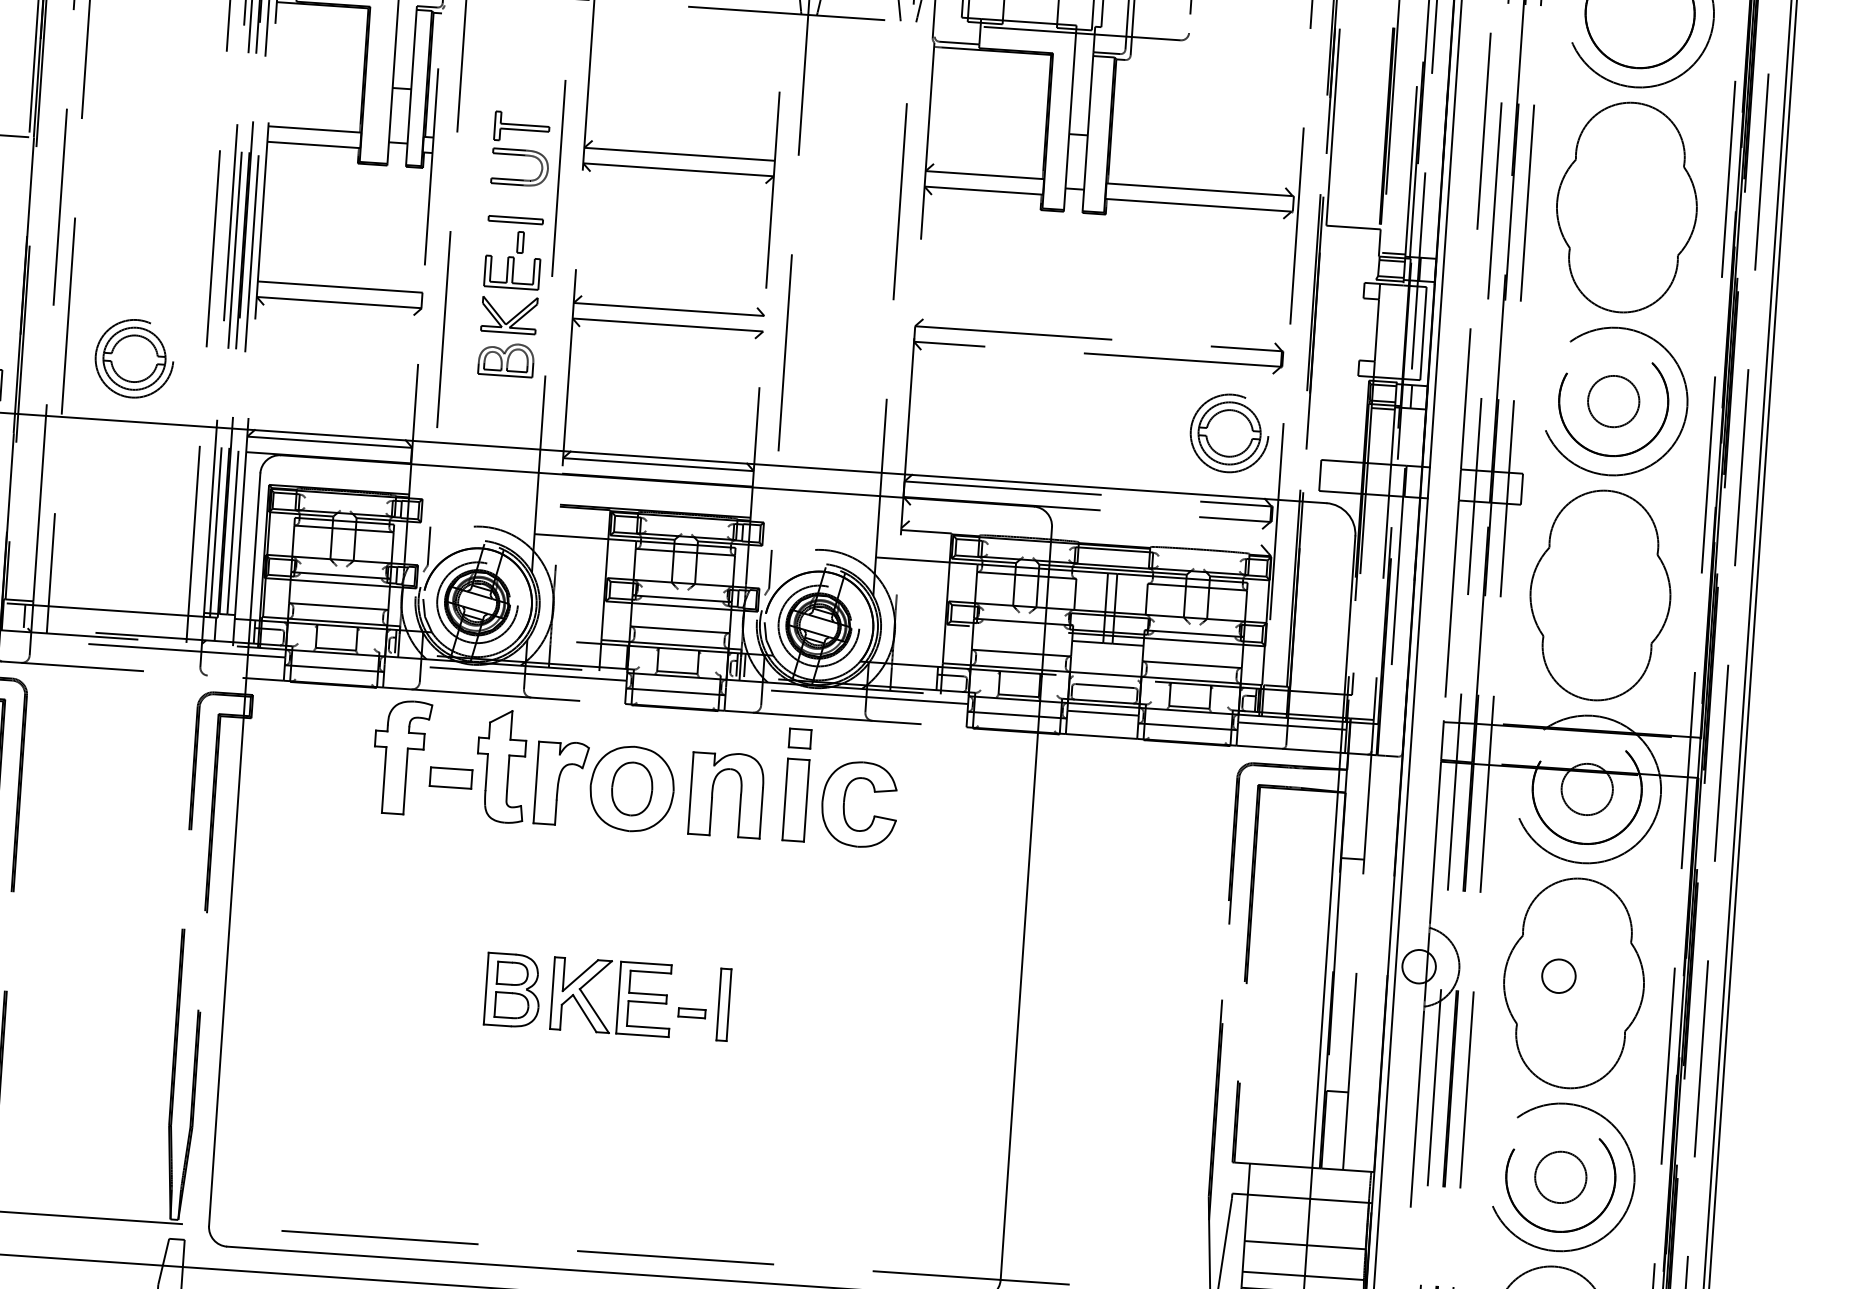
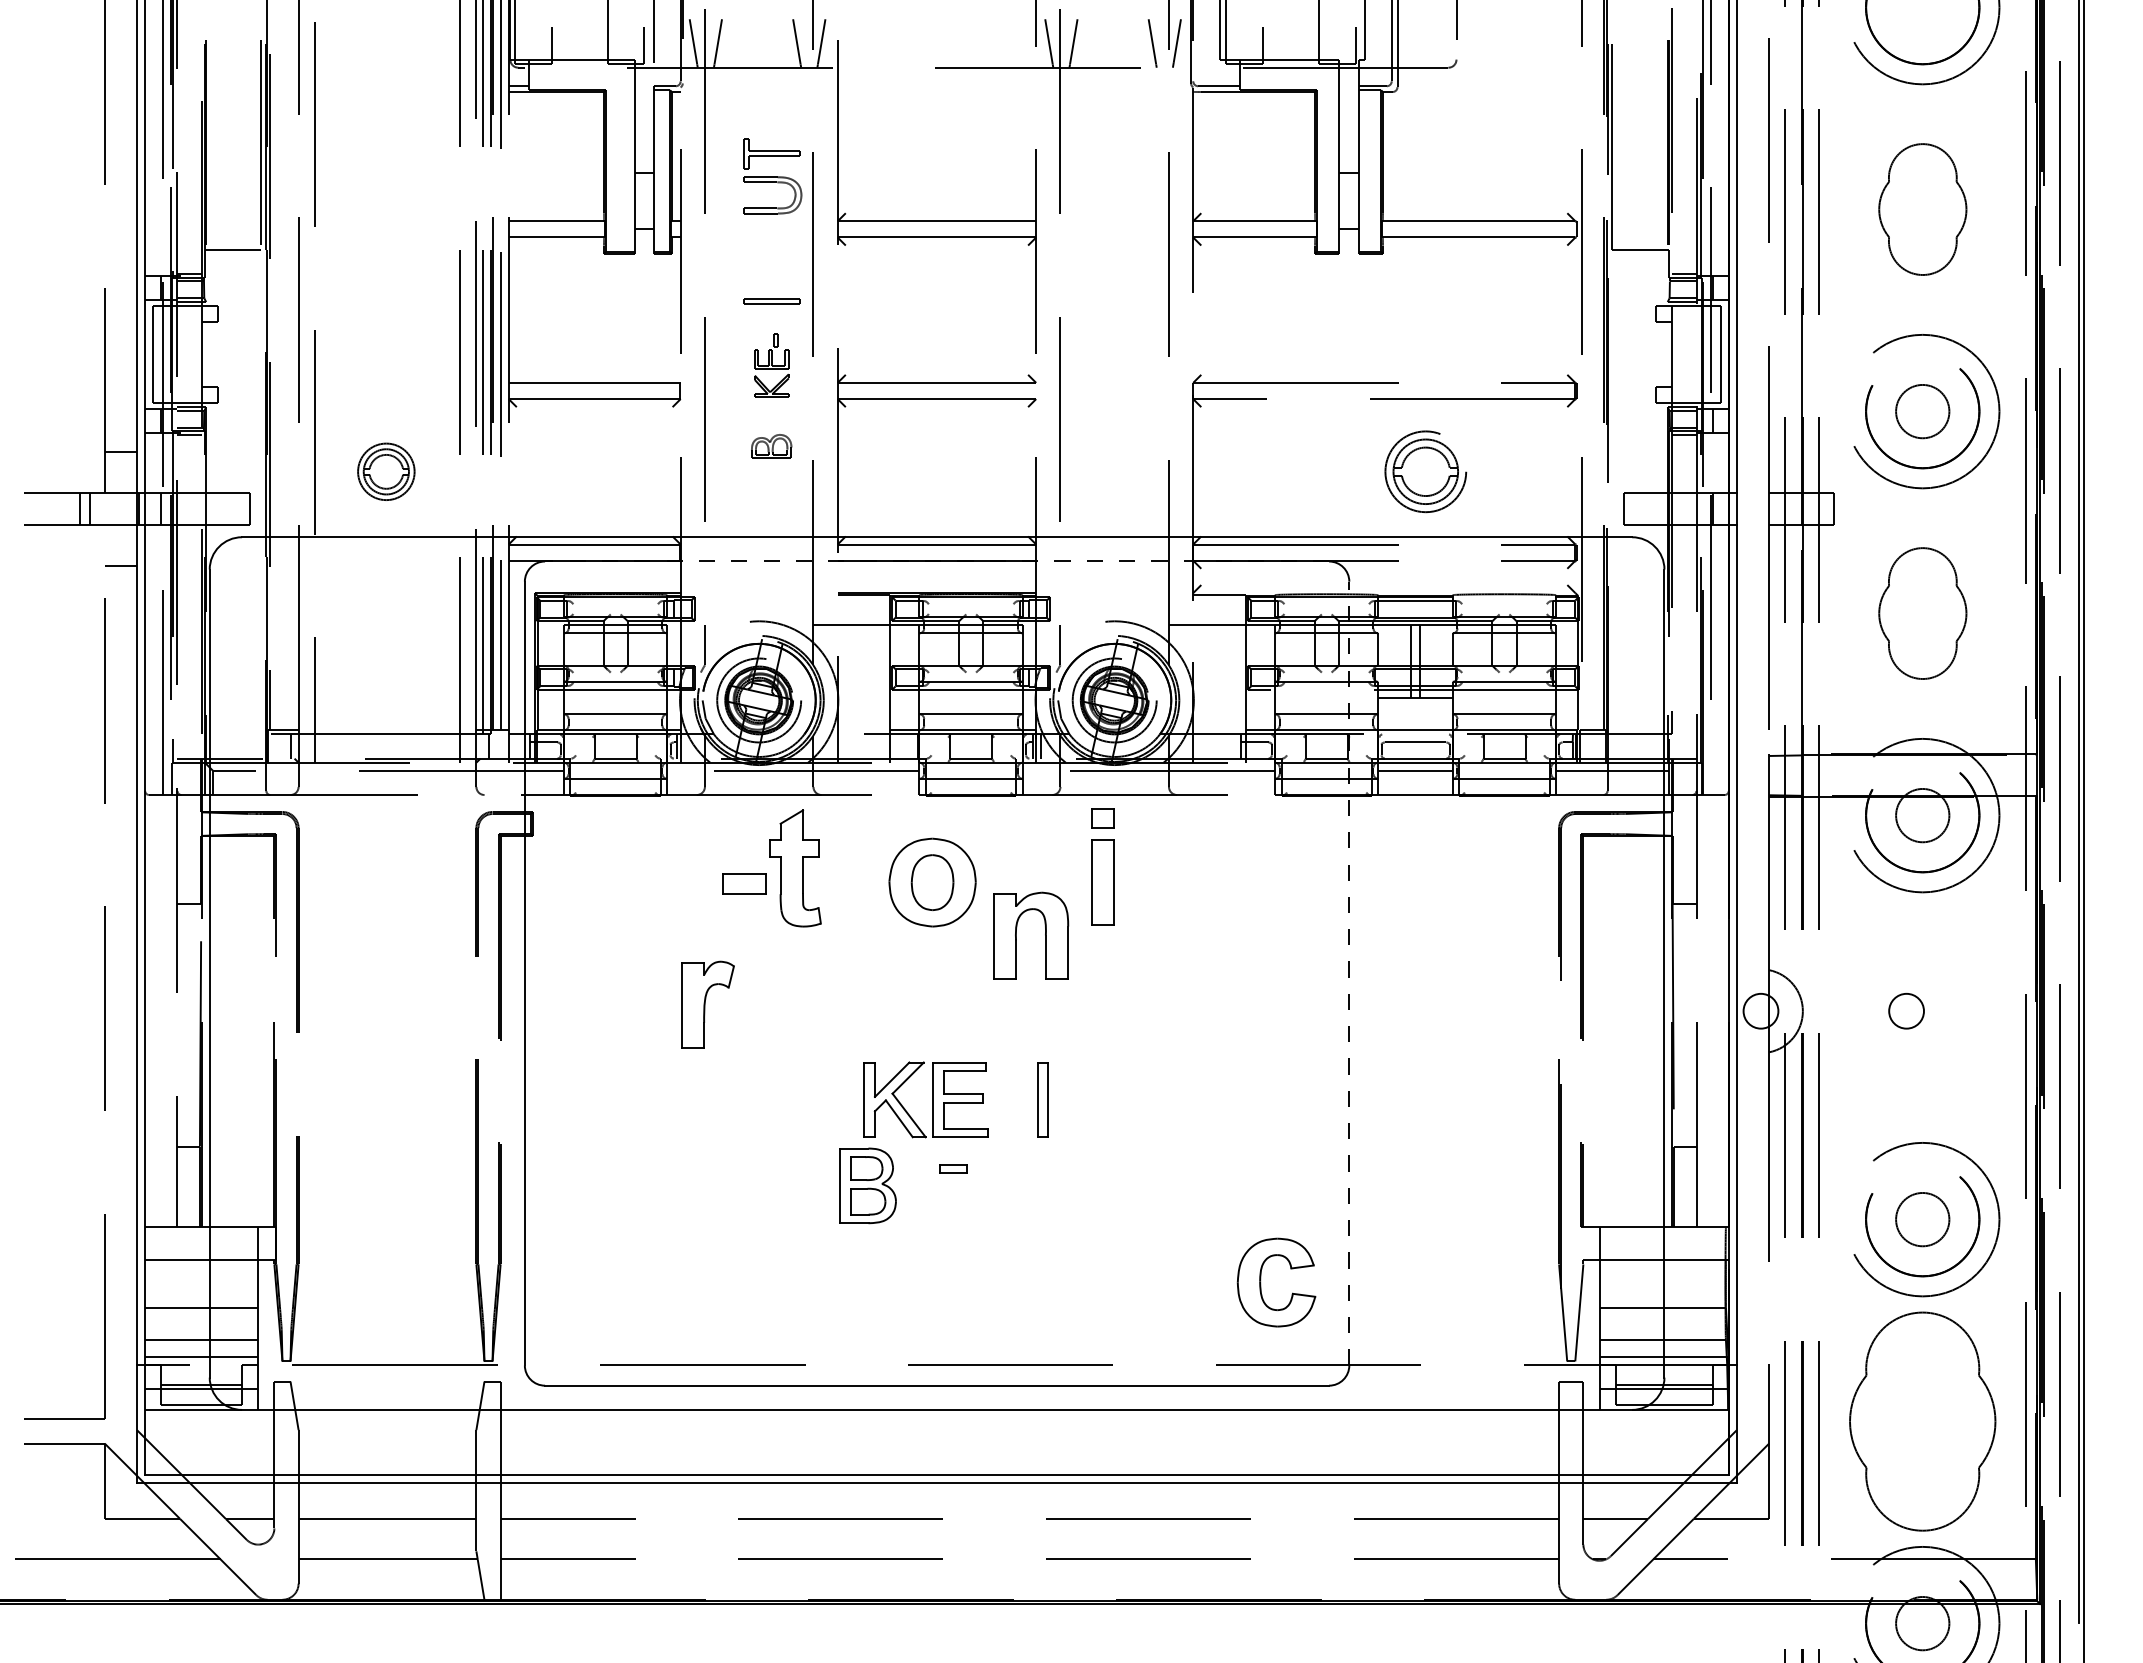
part: (521, 149) -> (772, 176), moved
part: (1626, 207) -> (1922, 209), size x0.6
part: (511, 281) -> (771, 365), size x0.6
part: (134, 358) -> (386, 471), size x0.7
part: (506, 359) -> (771, 446), size x0.7
part: (1229, 433) -> (1425, 471), moved
line: (656, 480) -> (936, 561), solid -> dashed
part: (1600, 595) -> (1922, 613), size x0.6
part: (401, 756) -> (691, 865), removed
part: (561, 783) -> (707, 1004), moved
part: (740, 795) -> (1045, 935), moved
part: (845, 803) -> (1261, 1282), moved
line: (1026, 903) -> (1349, 973), solid -> dashed
part: (1573, 983) -> (1922, 1017), removed
part: (512, 990) -> (867, 1185), moved
part: (692, 1012) -> (953, 1168), moved

